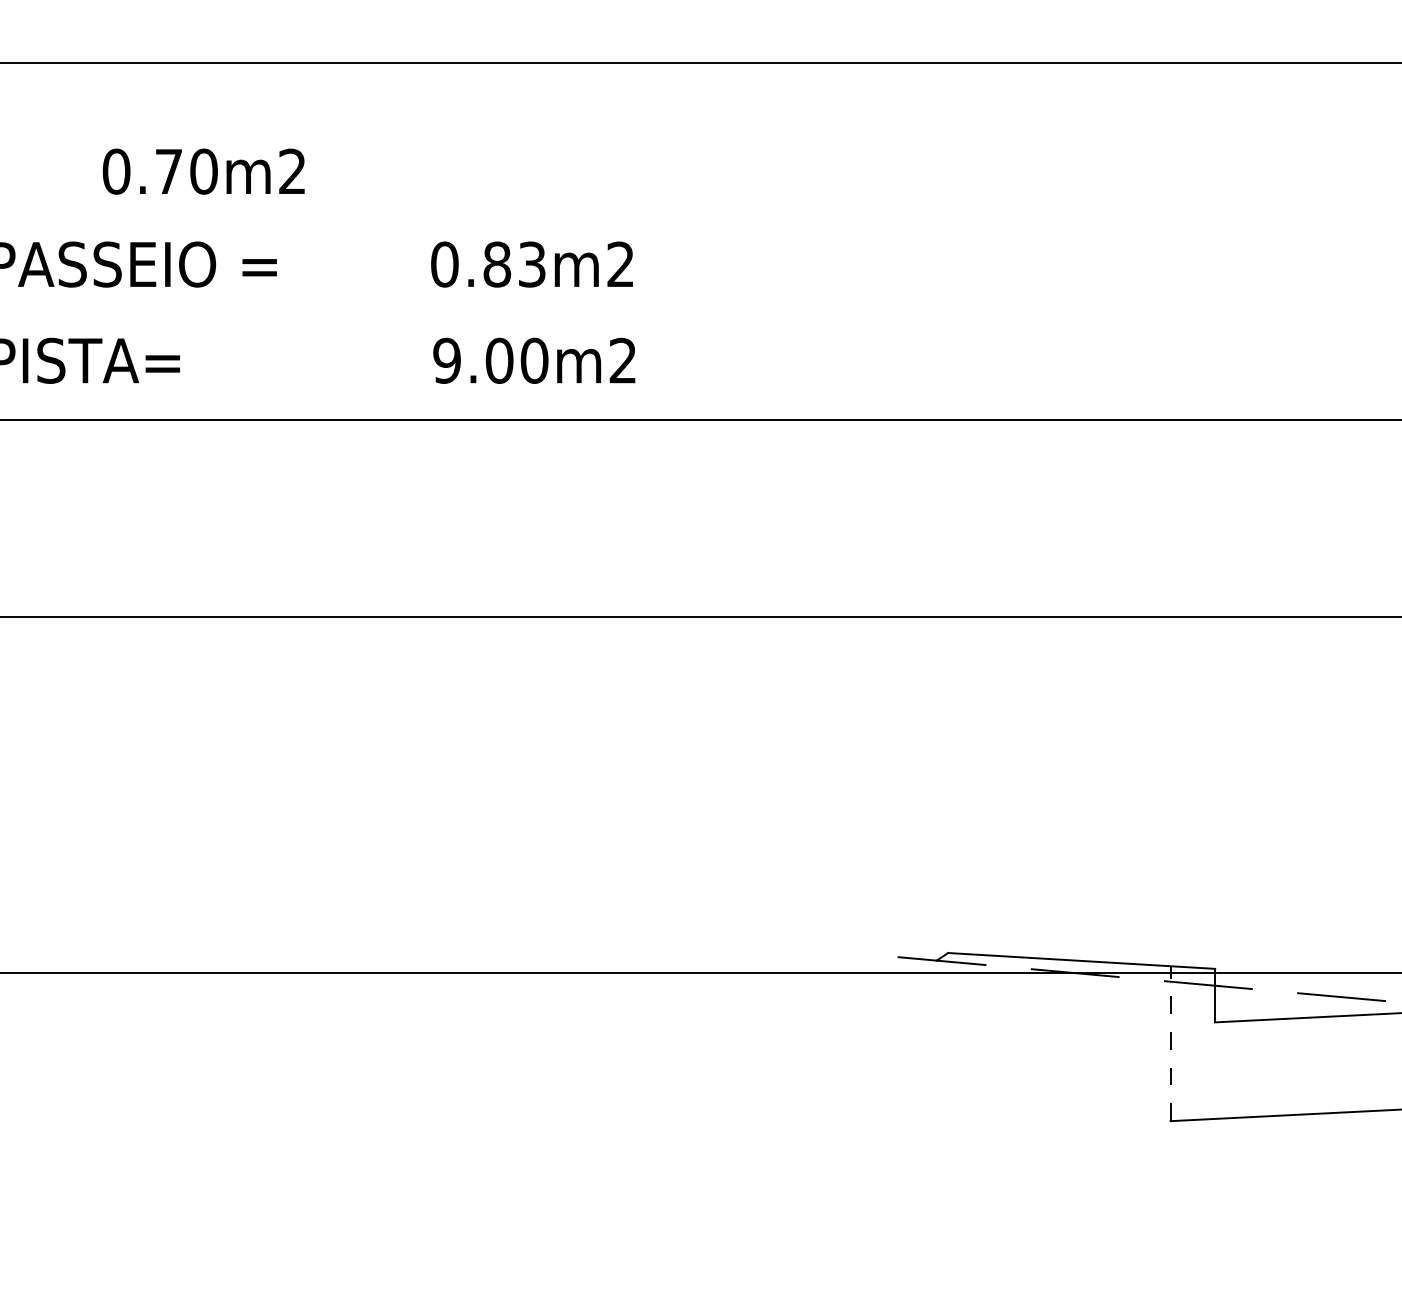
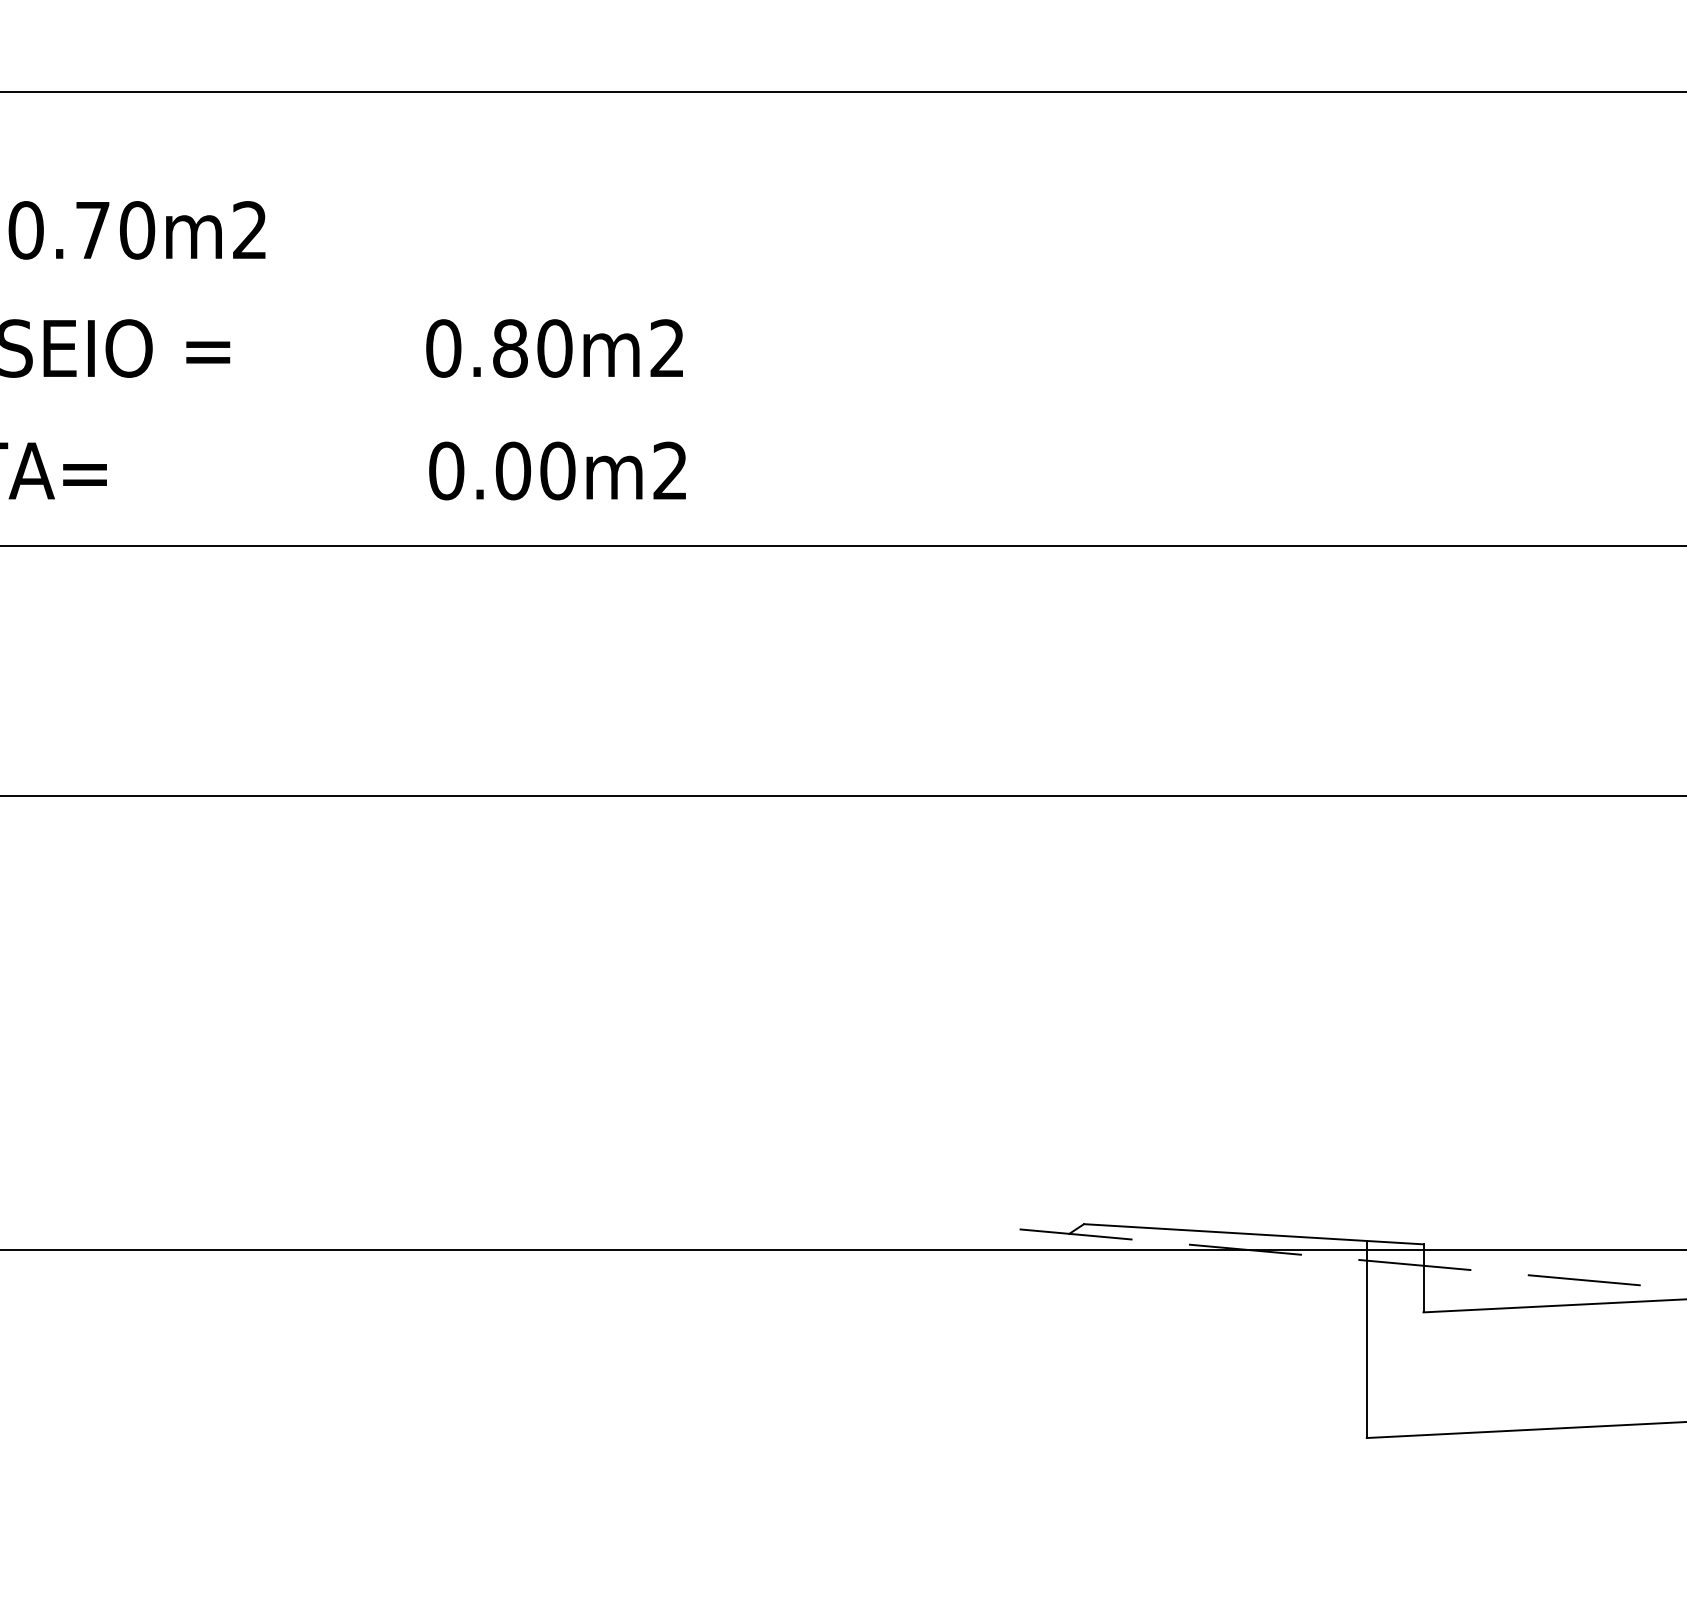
text: (532, 264) -> (555, 348), 0.83m2 -> 0.80m2
text: (446, 360) -> (445, 470), 9.00m2 -> 0.00m2
line: (1170, 1043) -> (1366, 1339), dashed -> solid

